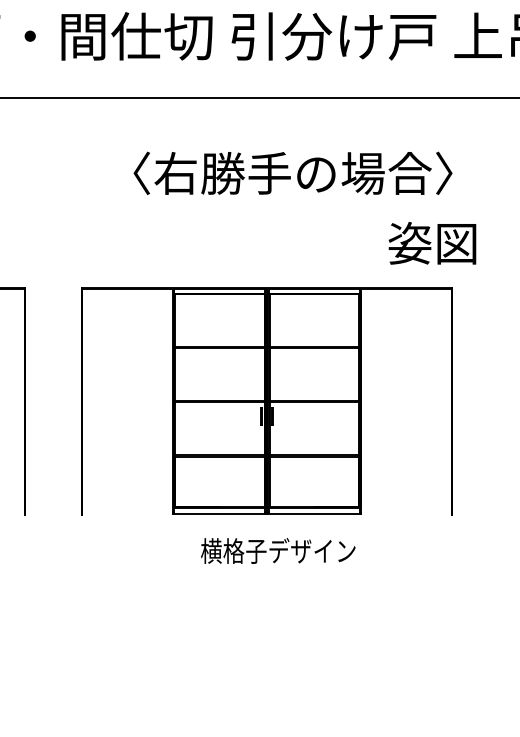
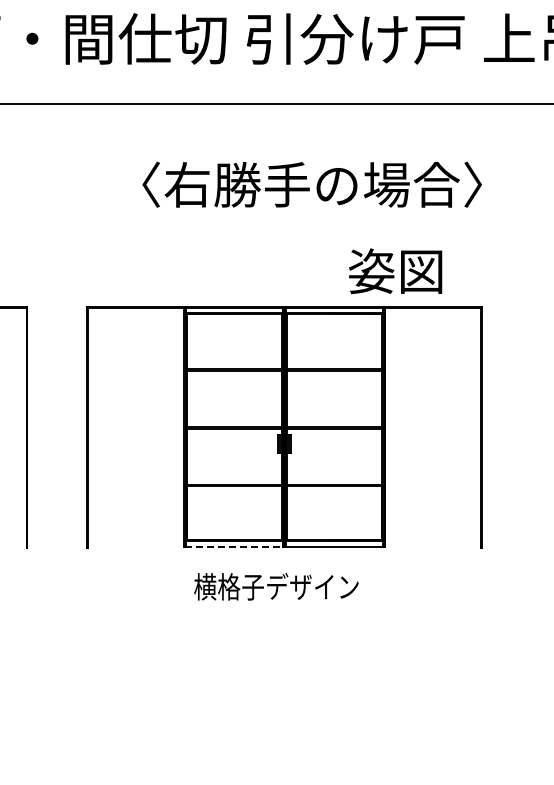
text: (432, 242) -> (395, 270), moved
line: (220, 514) -> (234, 547), solid -> dashed
text: (278, 550) -> (276, 586), moved

